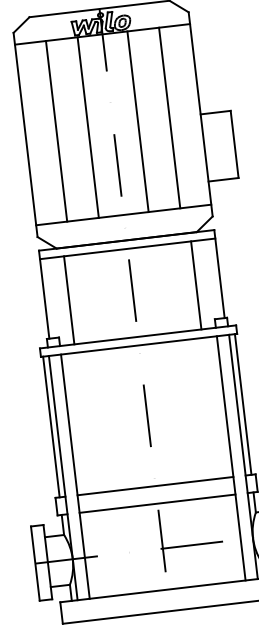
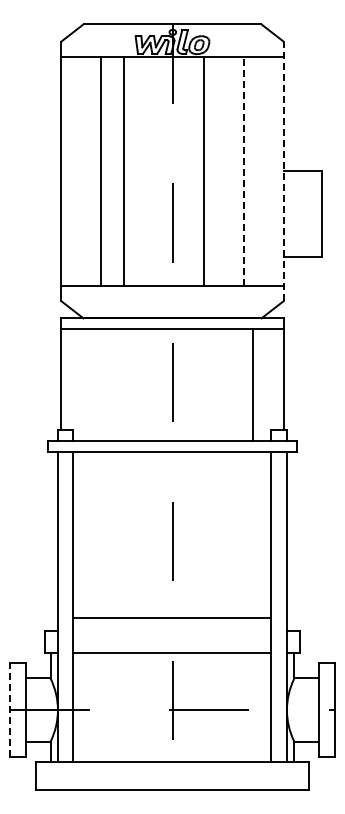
line: (200, 114) -> (283, 171), solid -> dashed
line: (169, 118) -> (244, 171), solid -> dashed
line: (87, 127) -> (123, 171), moved
line: (69, 300) -> (91, 385), removed
line: (243, 403) -> (294, 540), removed
line: (51, 426) -> (50, 540), removed
line: (155, 485) -> (172, 617), moved
line: (35, 563) -> (10, 709), solid -> dashed

